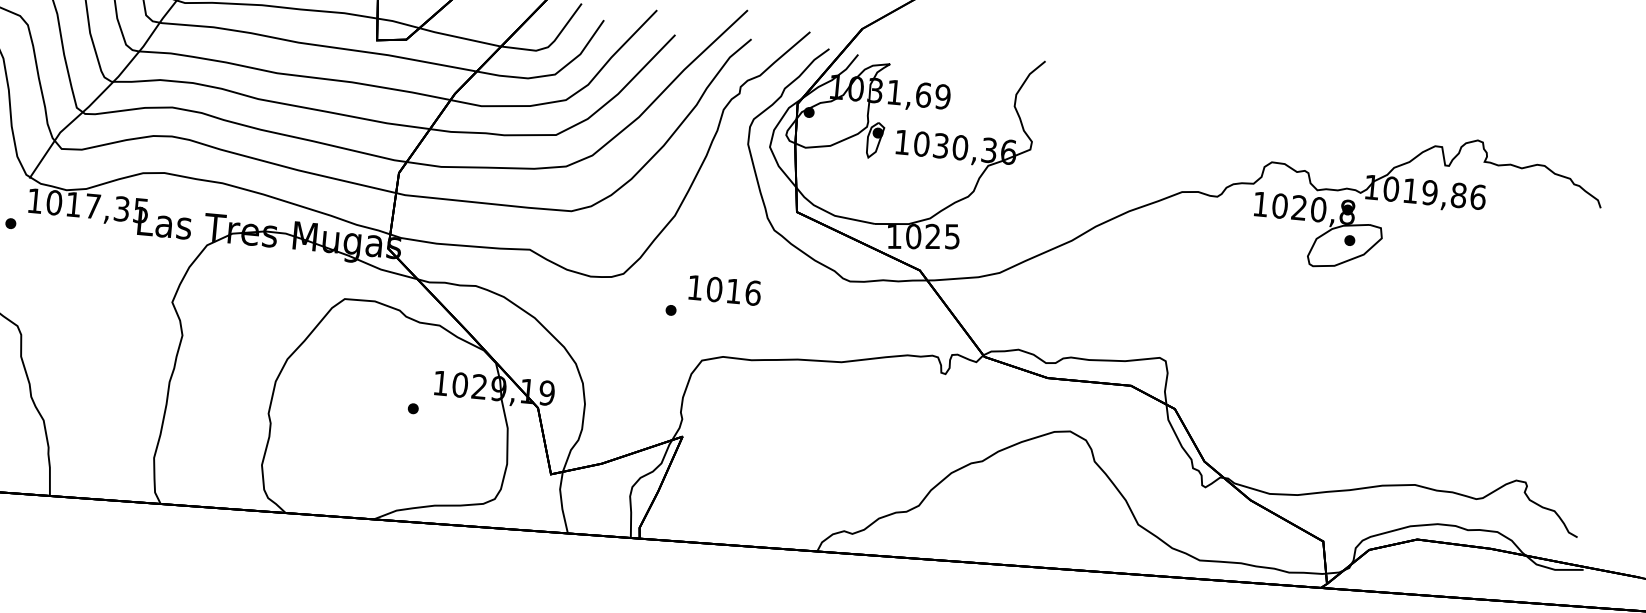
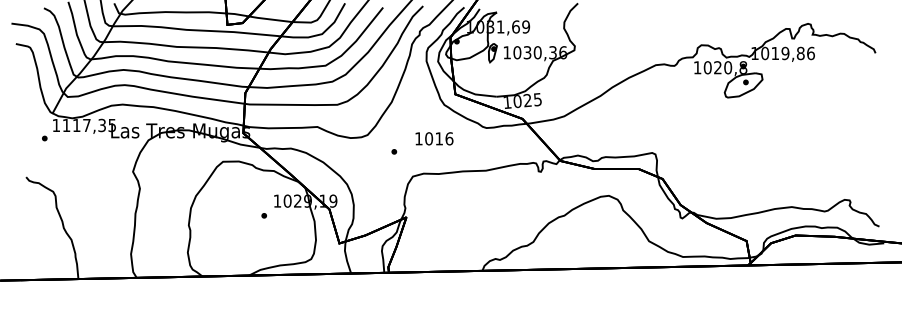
text: (54, 202) -> (66, 125), 1017,35 -> 1117,35
text: (724, 289) -> (434, 138), moved

